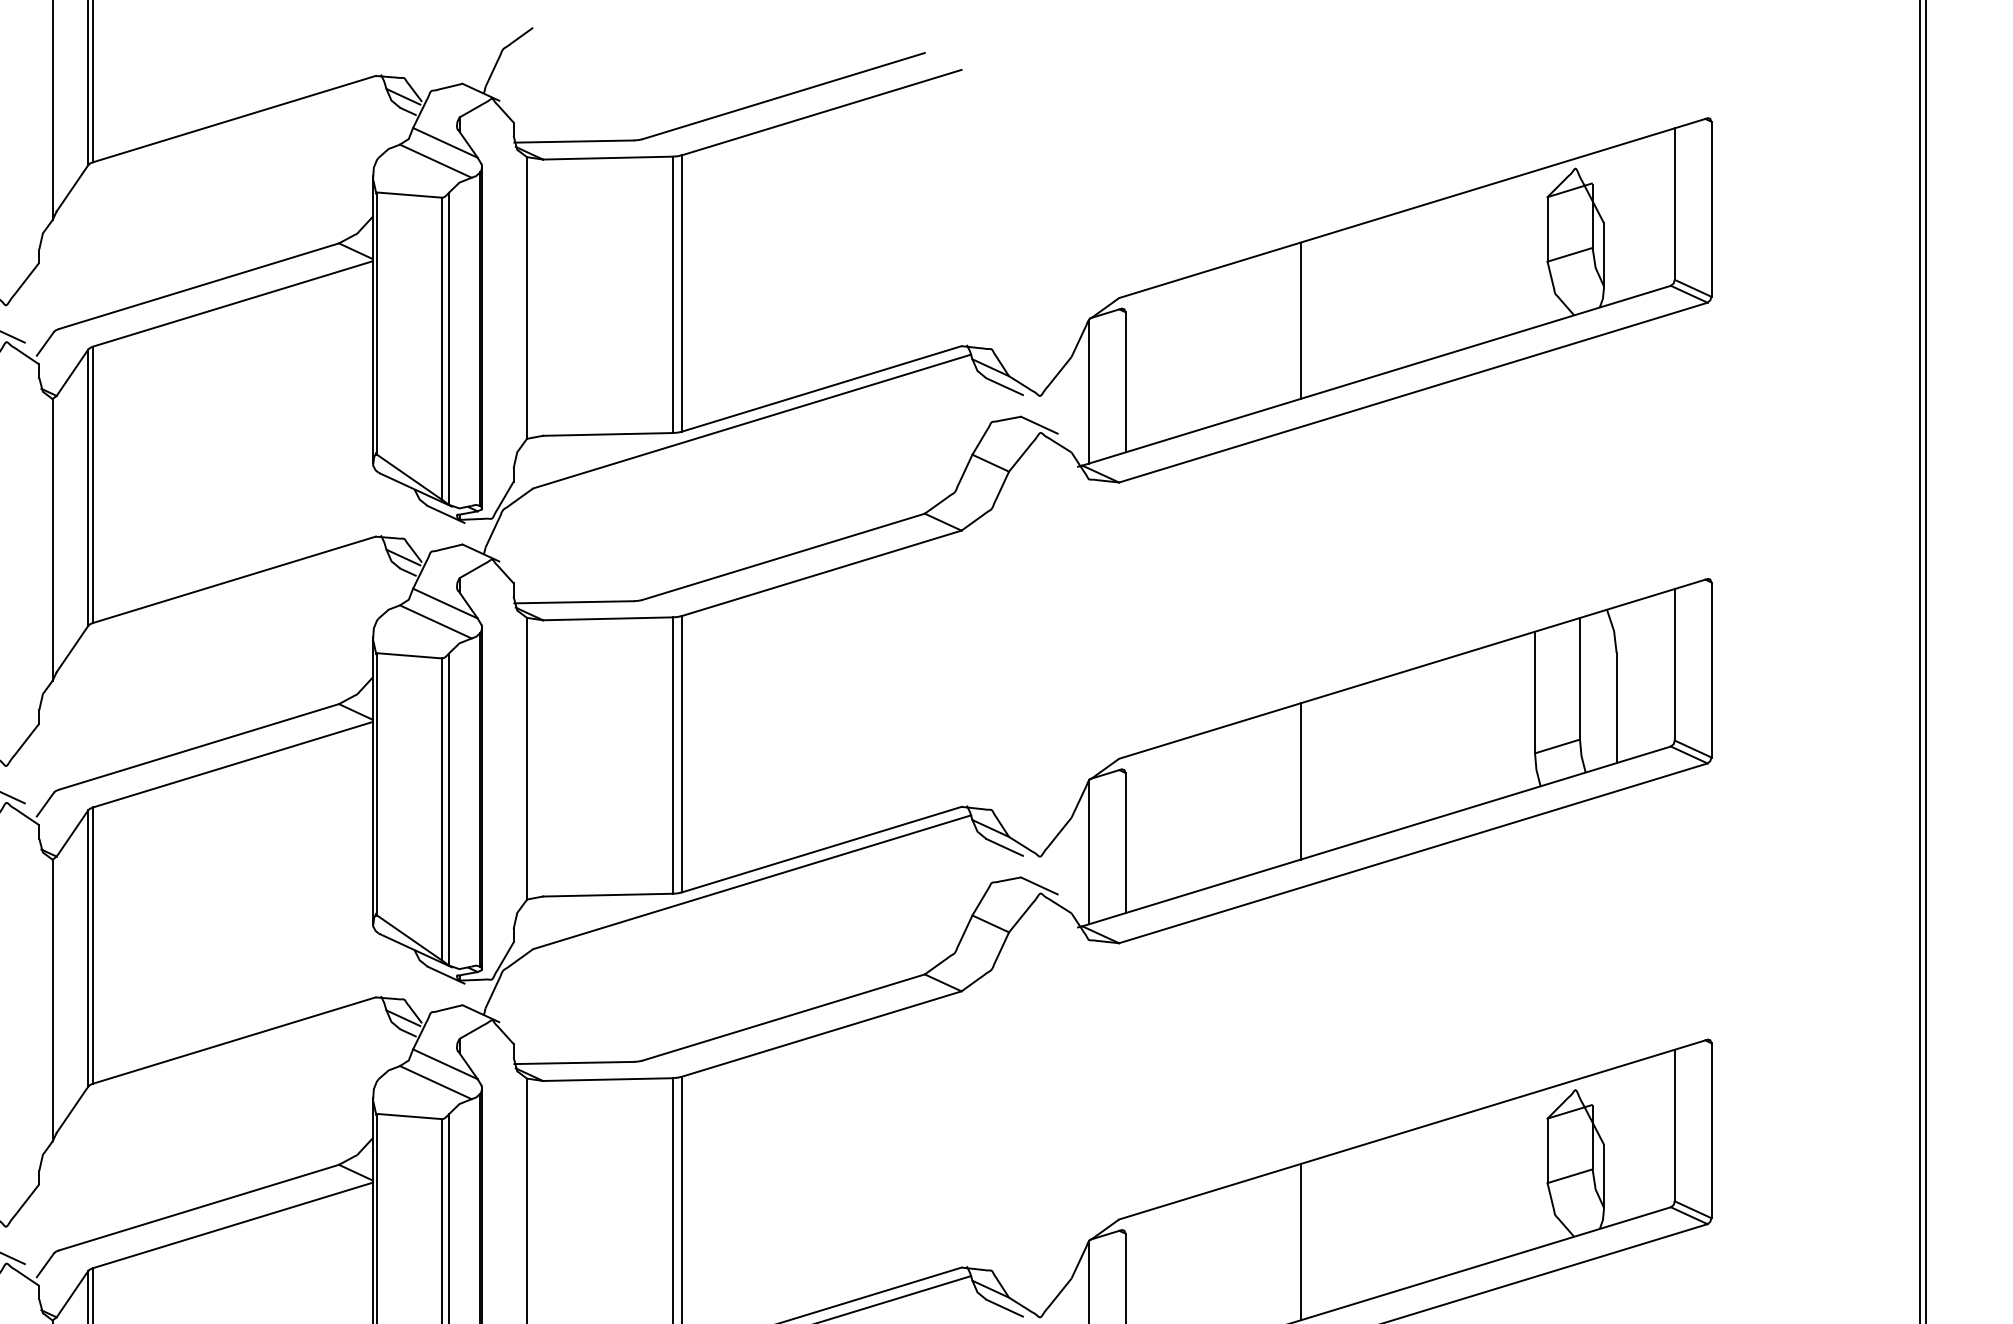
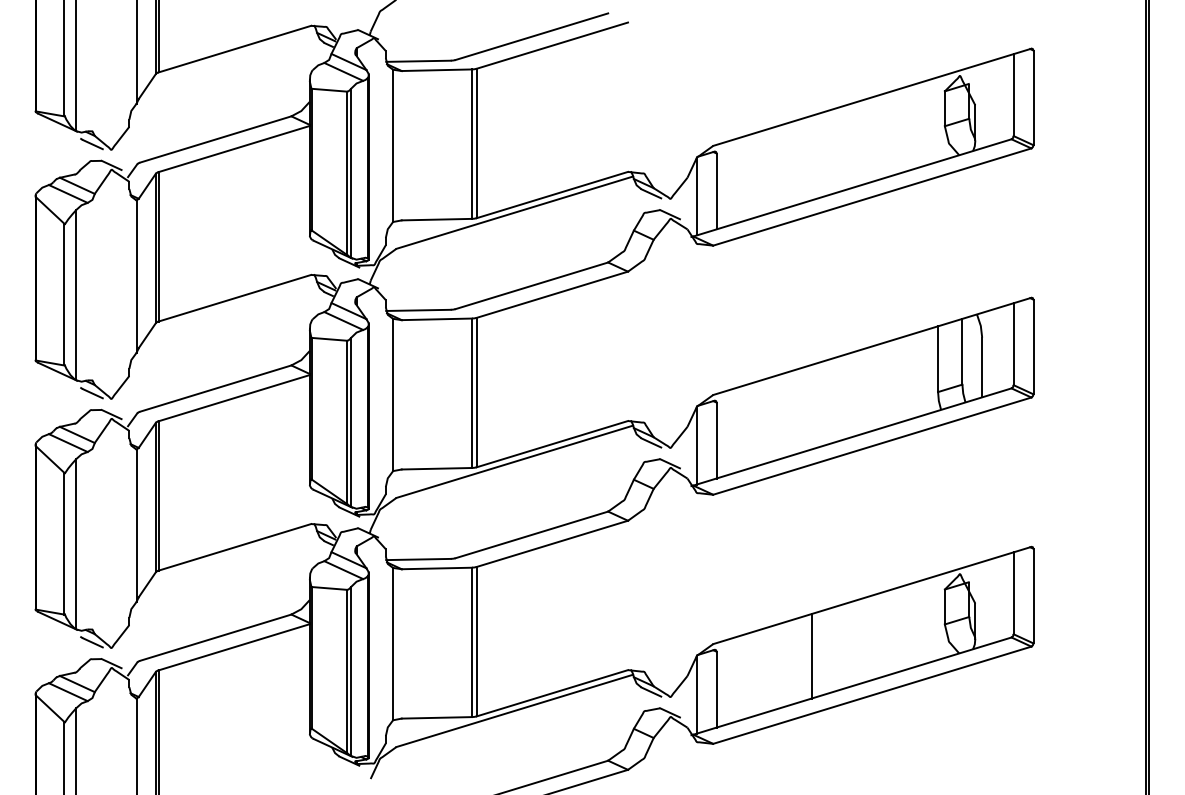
line: (1300, 319) -> (811, 157), removed
line: (1300, 781) -> (811, 407), removed

